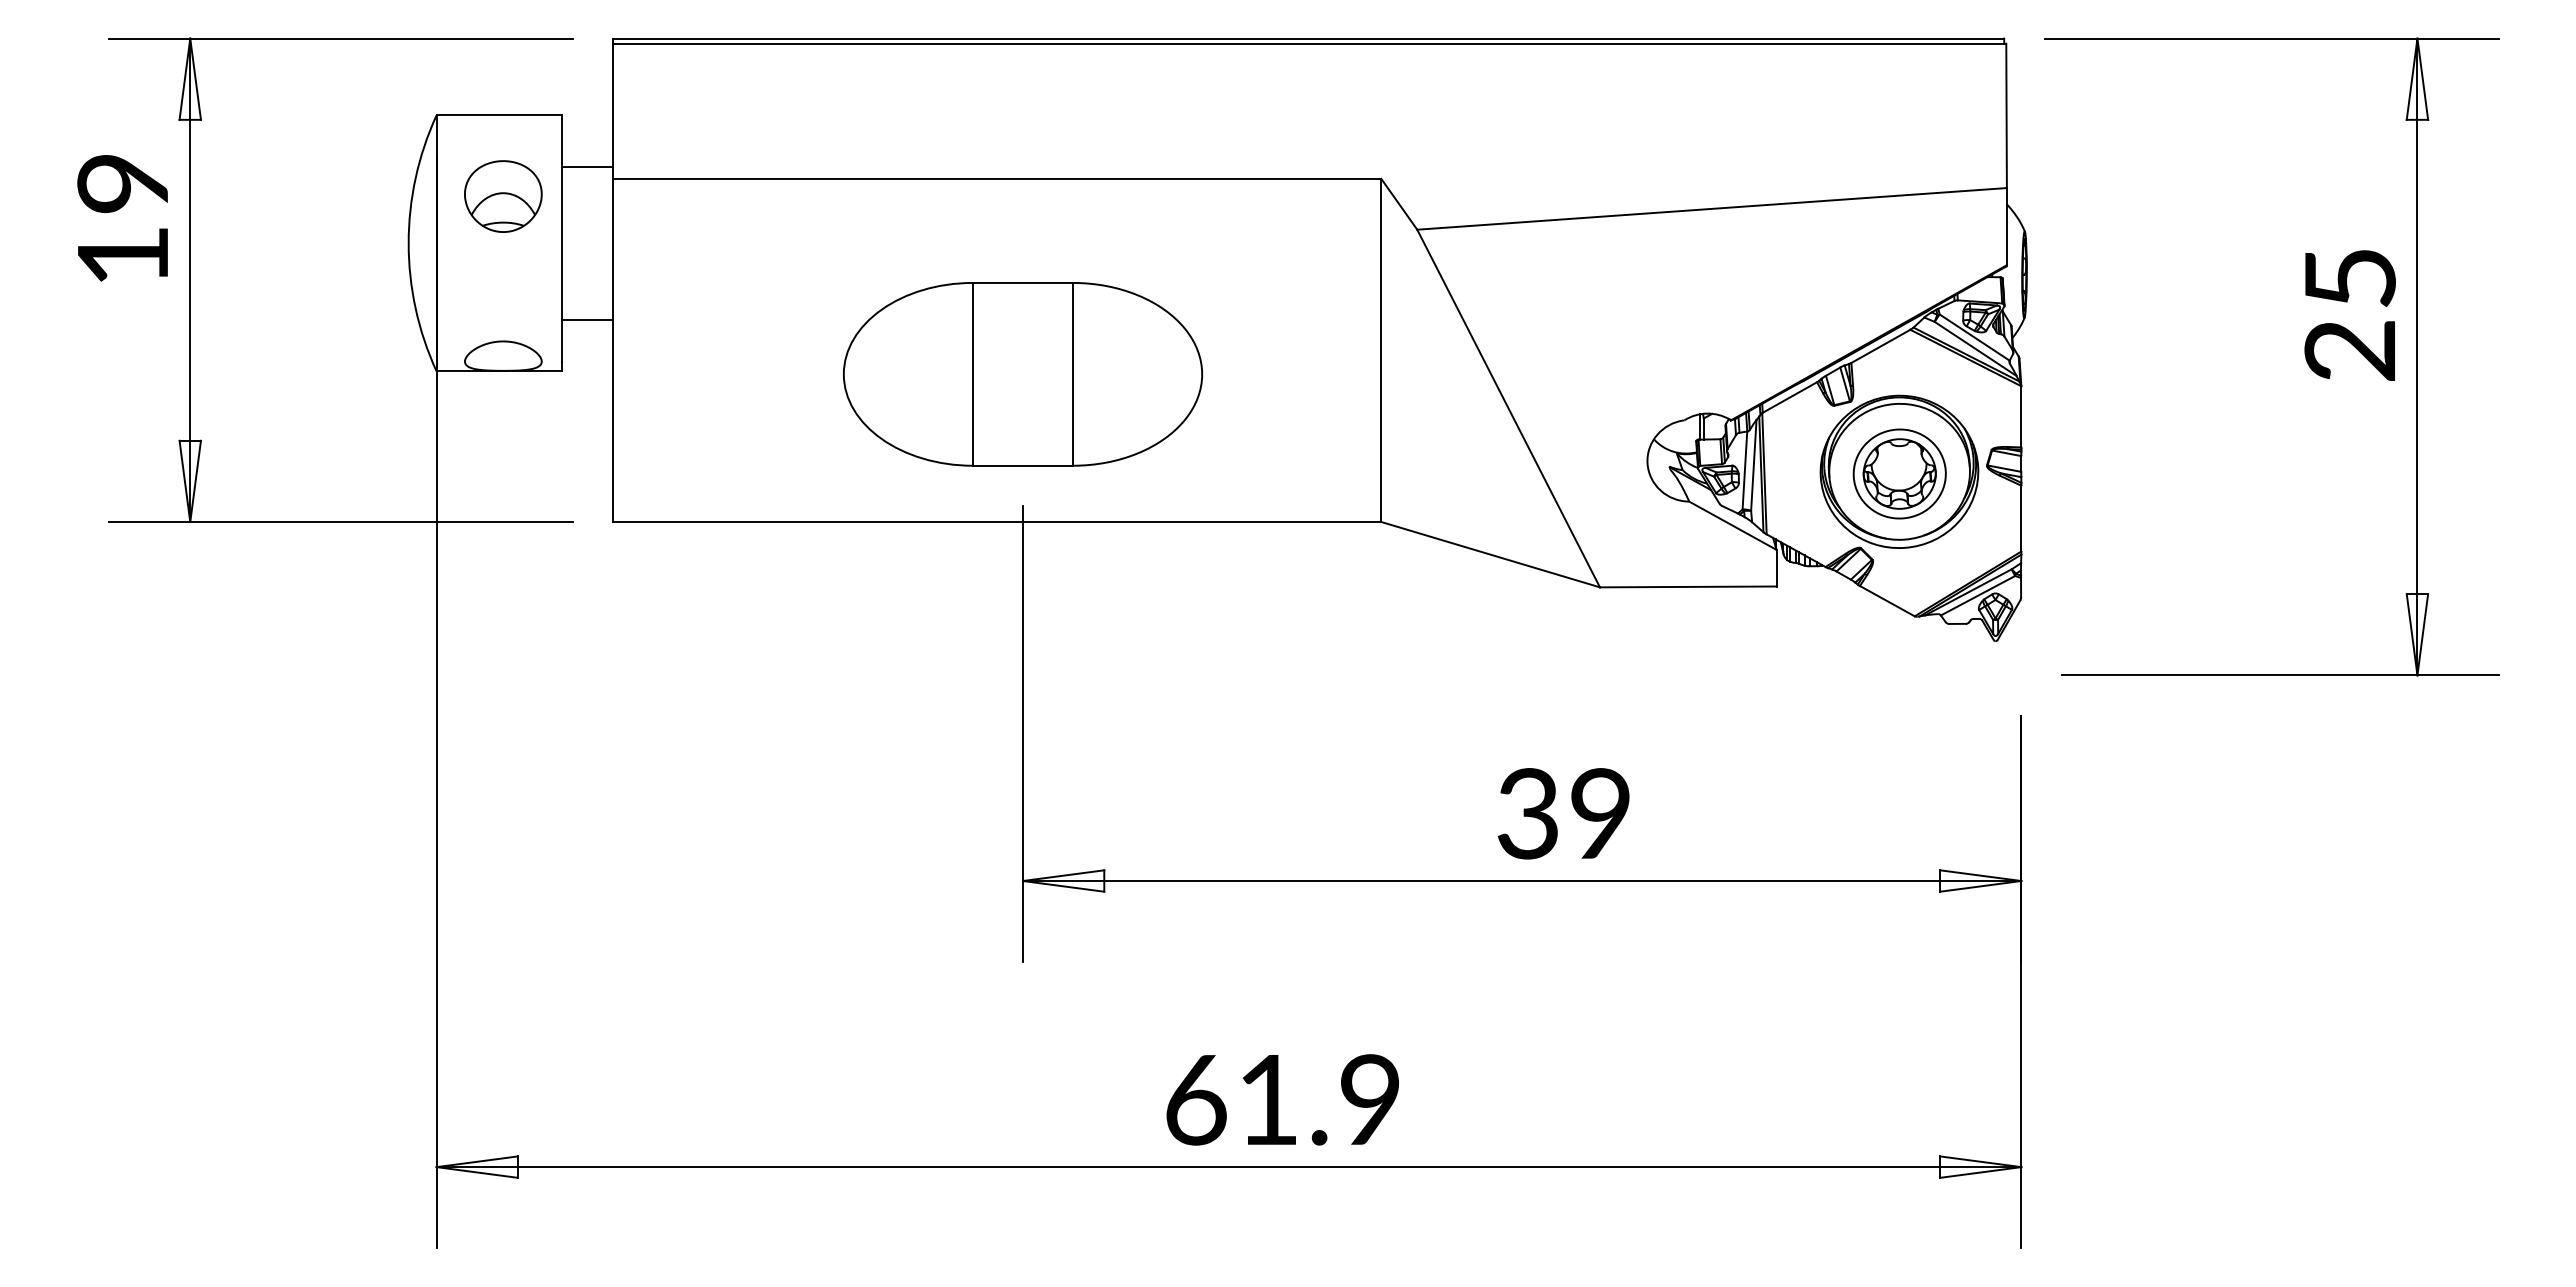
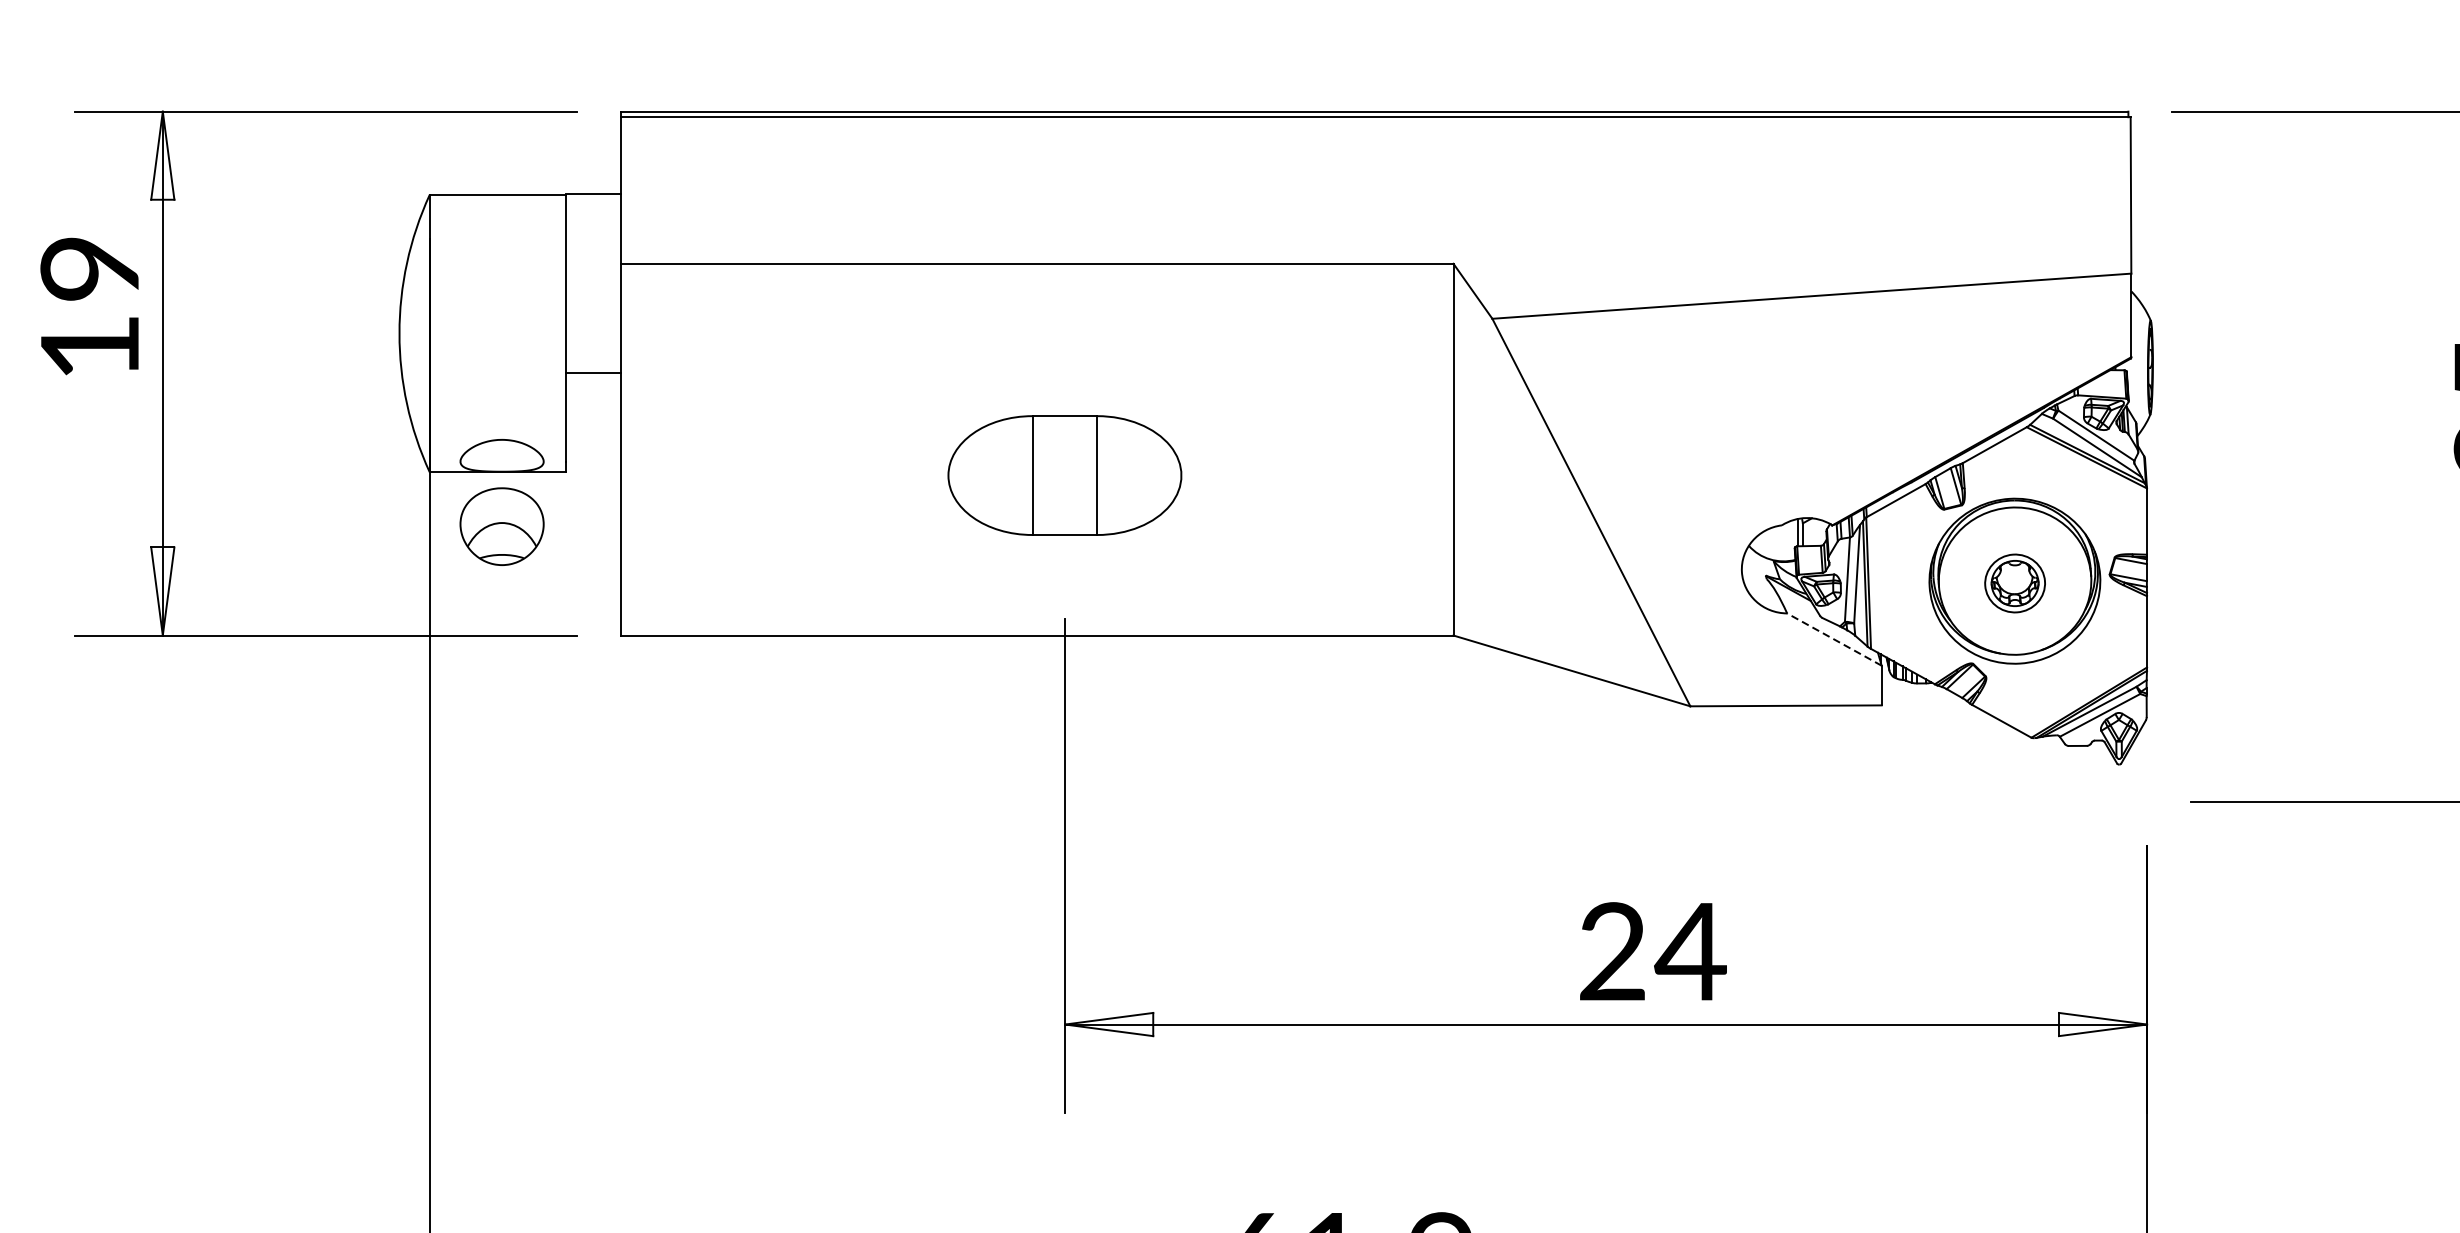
line: (587, 166) -> (593, 193), moved
part: (503, 196) -> (502, 526), moved
line: (587, 320) -> (593, 373), moved
part: (1022, 374) -> (1064, 475), size x0.6
part: (1899, 473) -> (2014, 582), size x0.6
line: (1732, 525) -> (1833, 639), solid -> dashed
text: (1565, 813) -> (1653, 951), 39 -> 24

